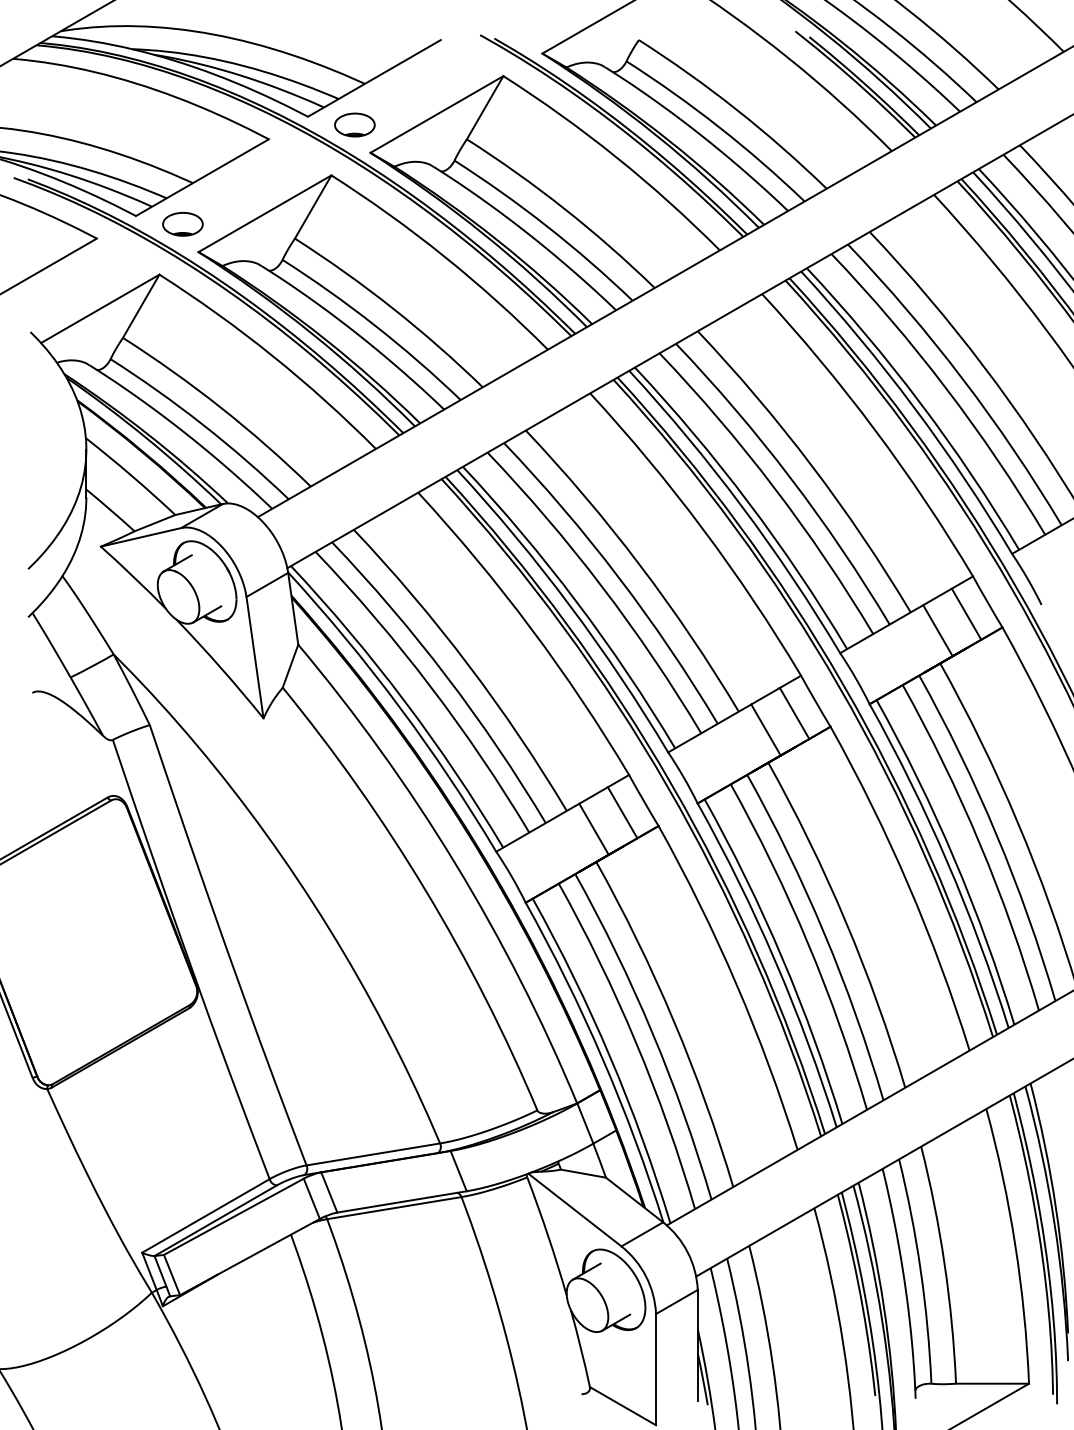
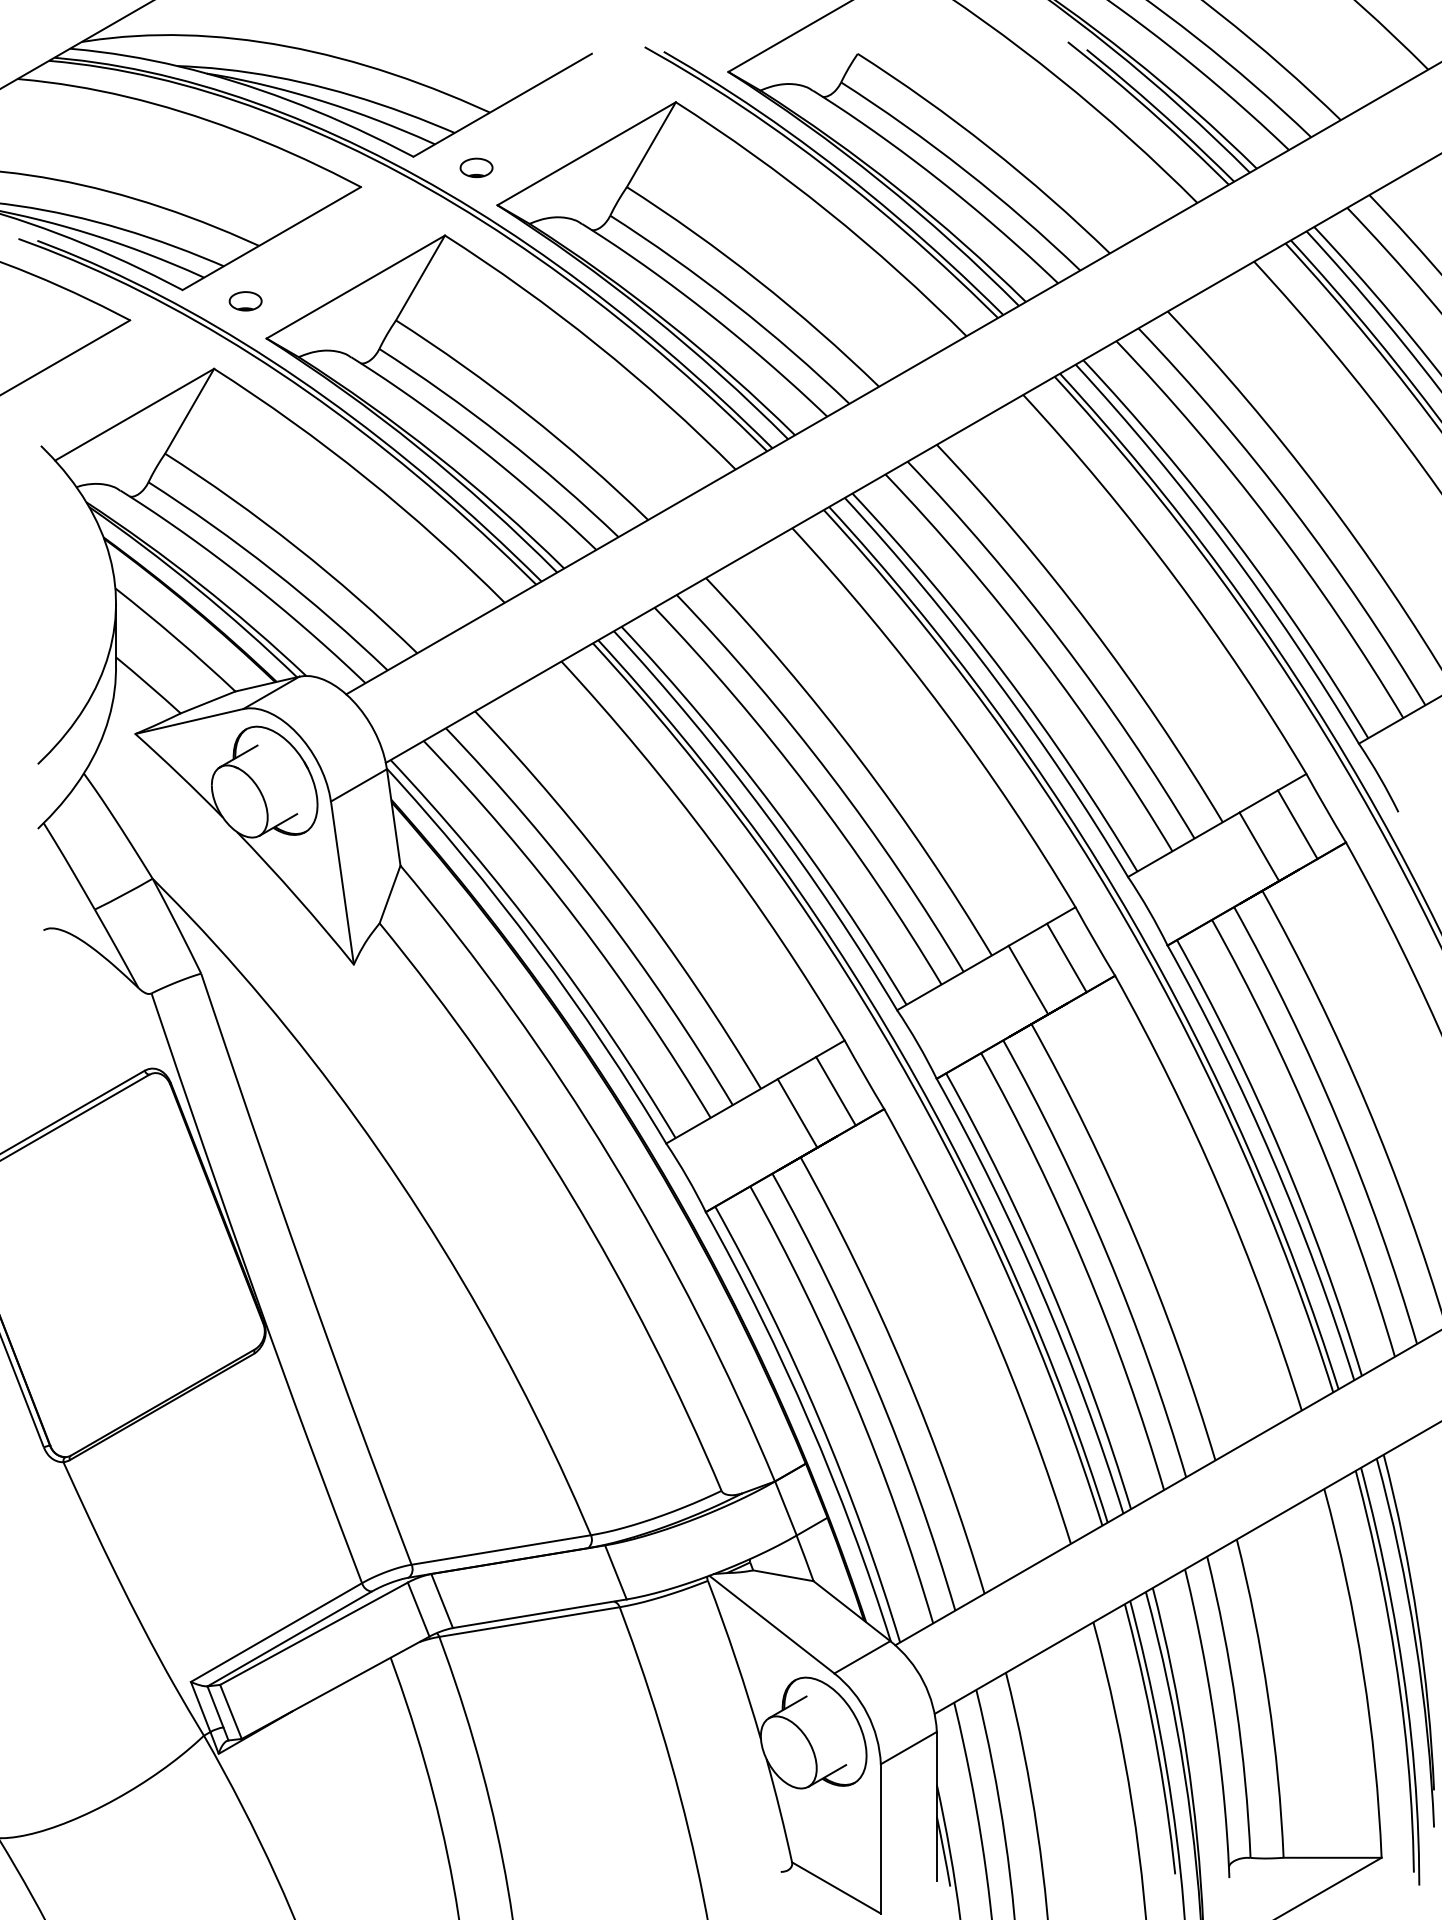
part: (354, 124) -> (475, 167), size x0.6
part: (182, 224) -> (245, 301), size x0.6

